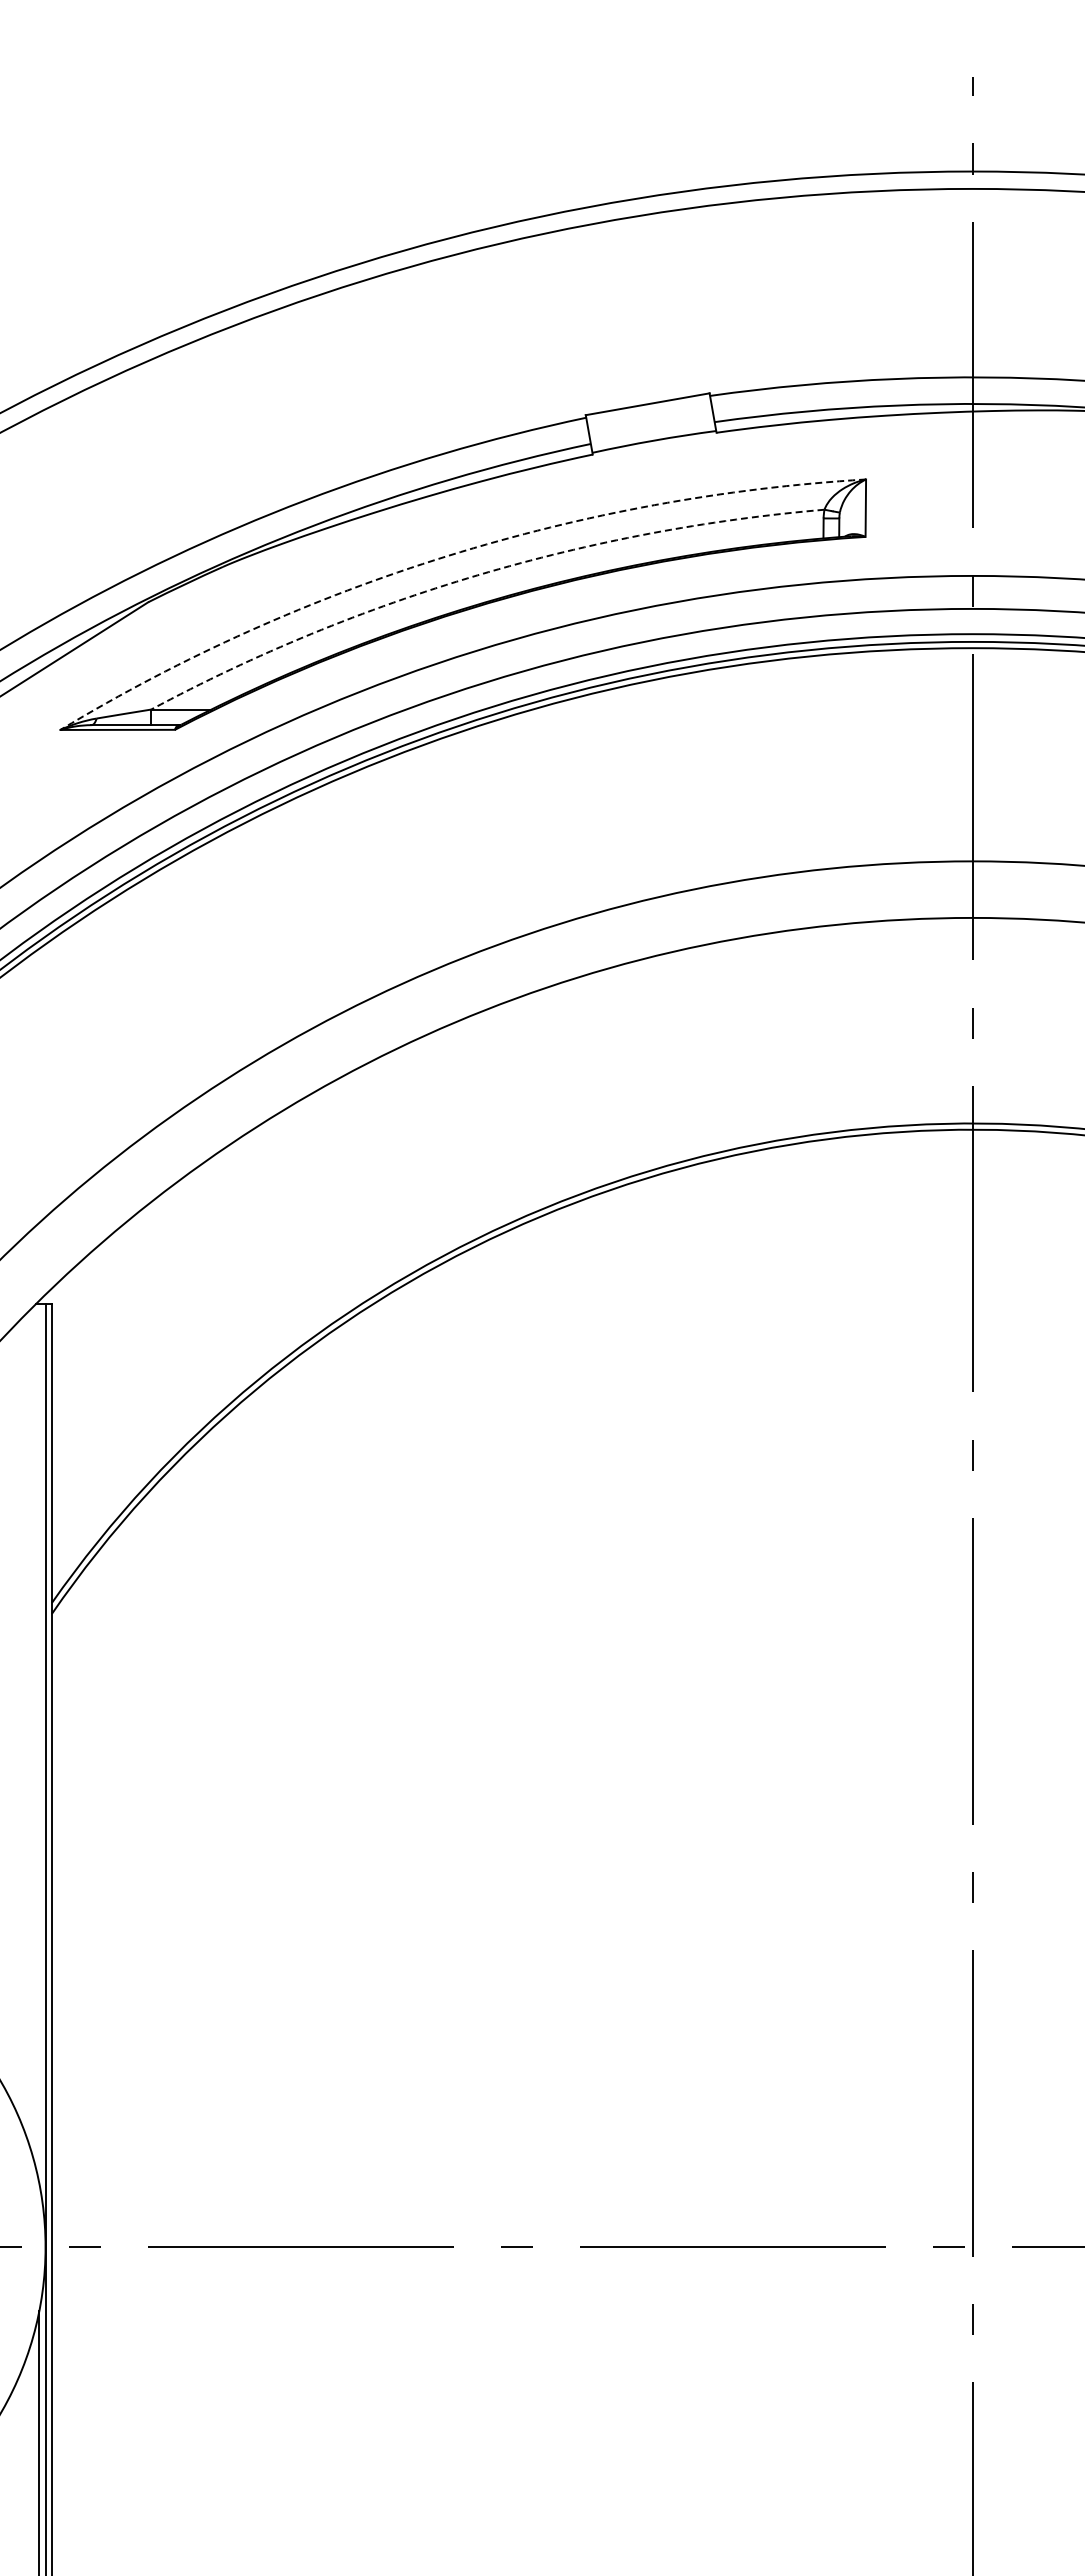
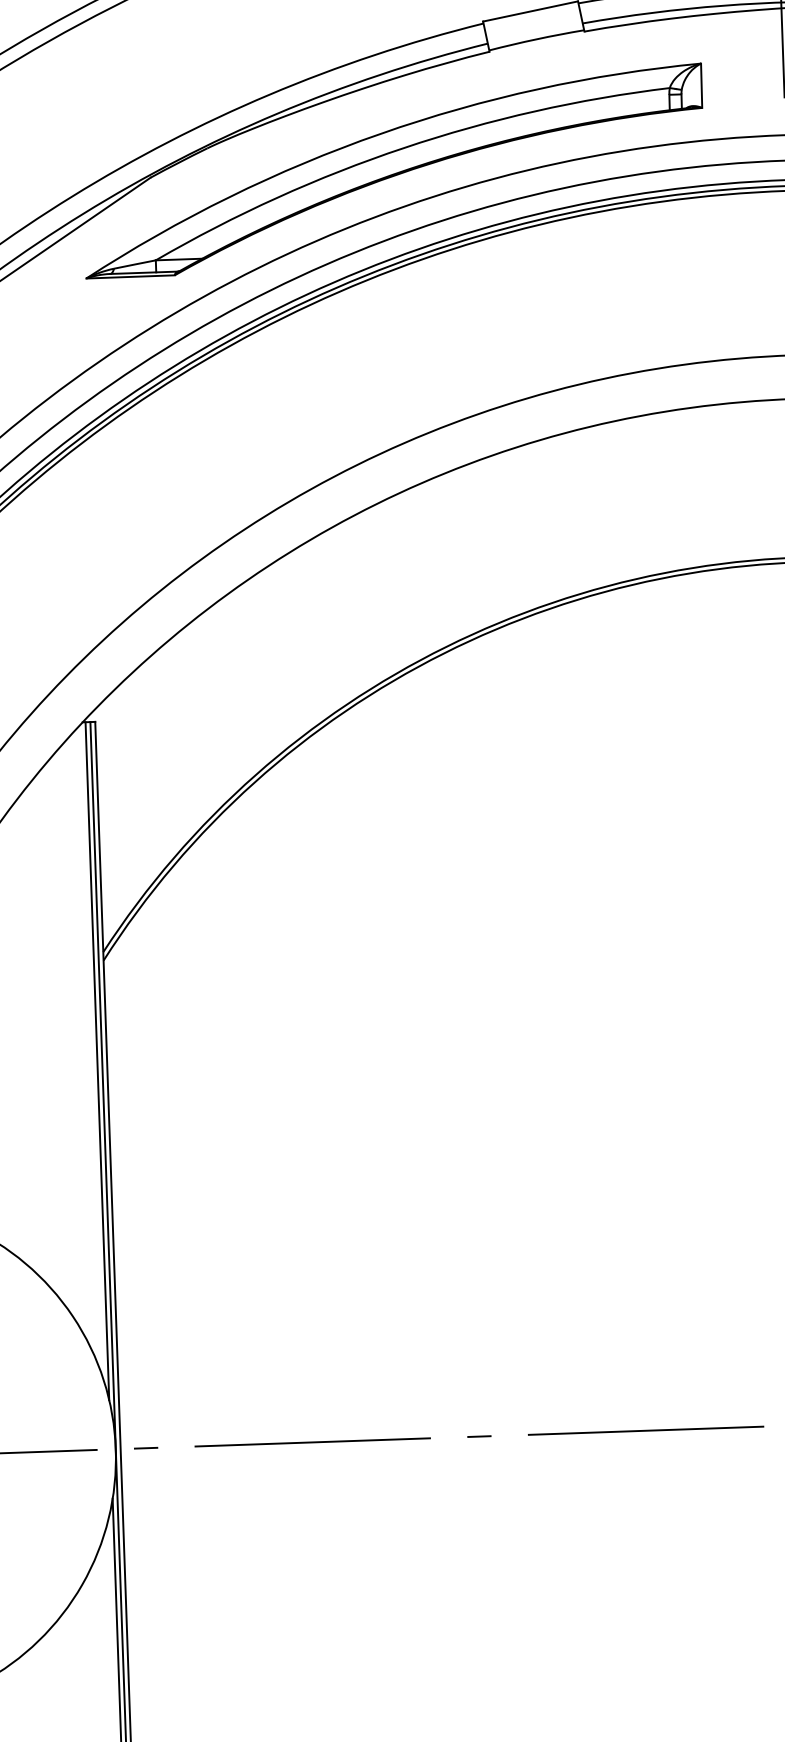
arc: (448, 555) -> (381, 133), dashed -> solid
arc: (477, 575) -> (403, 148), dashed -> solid
line: (39, 1743) -> (97, 1060), added

